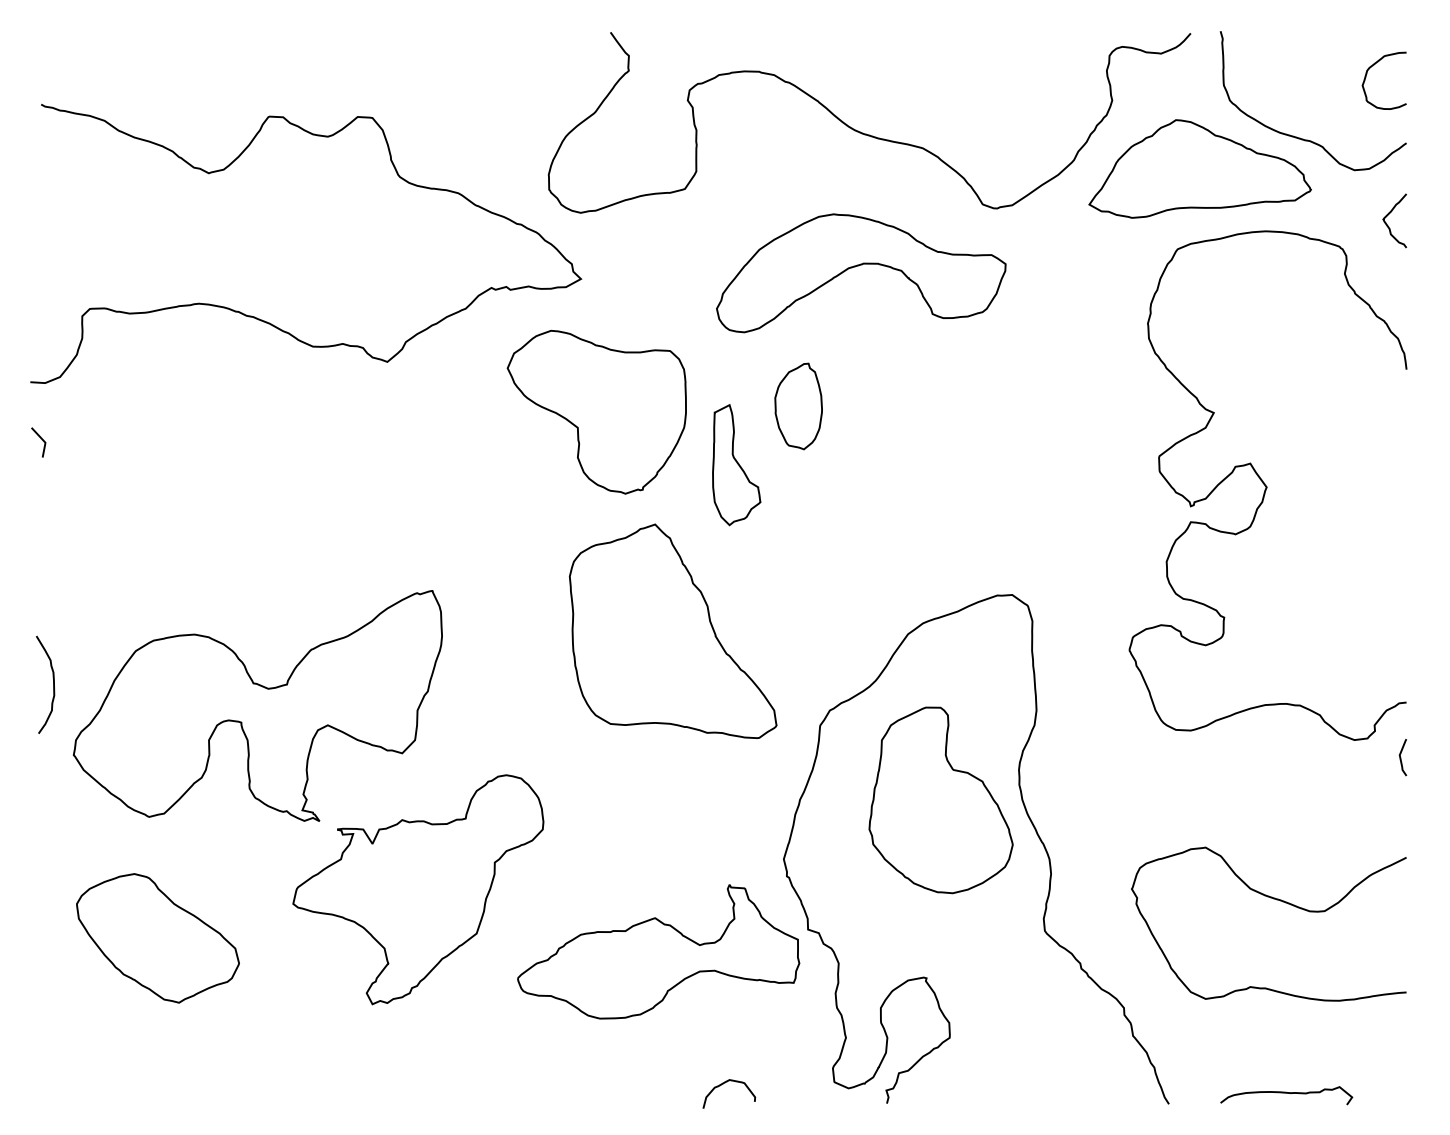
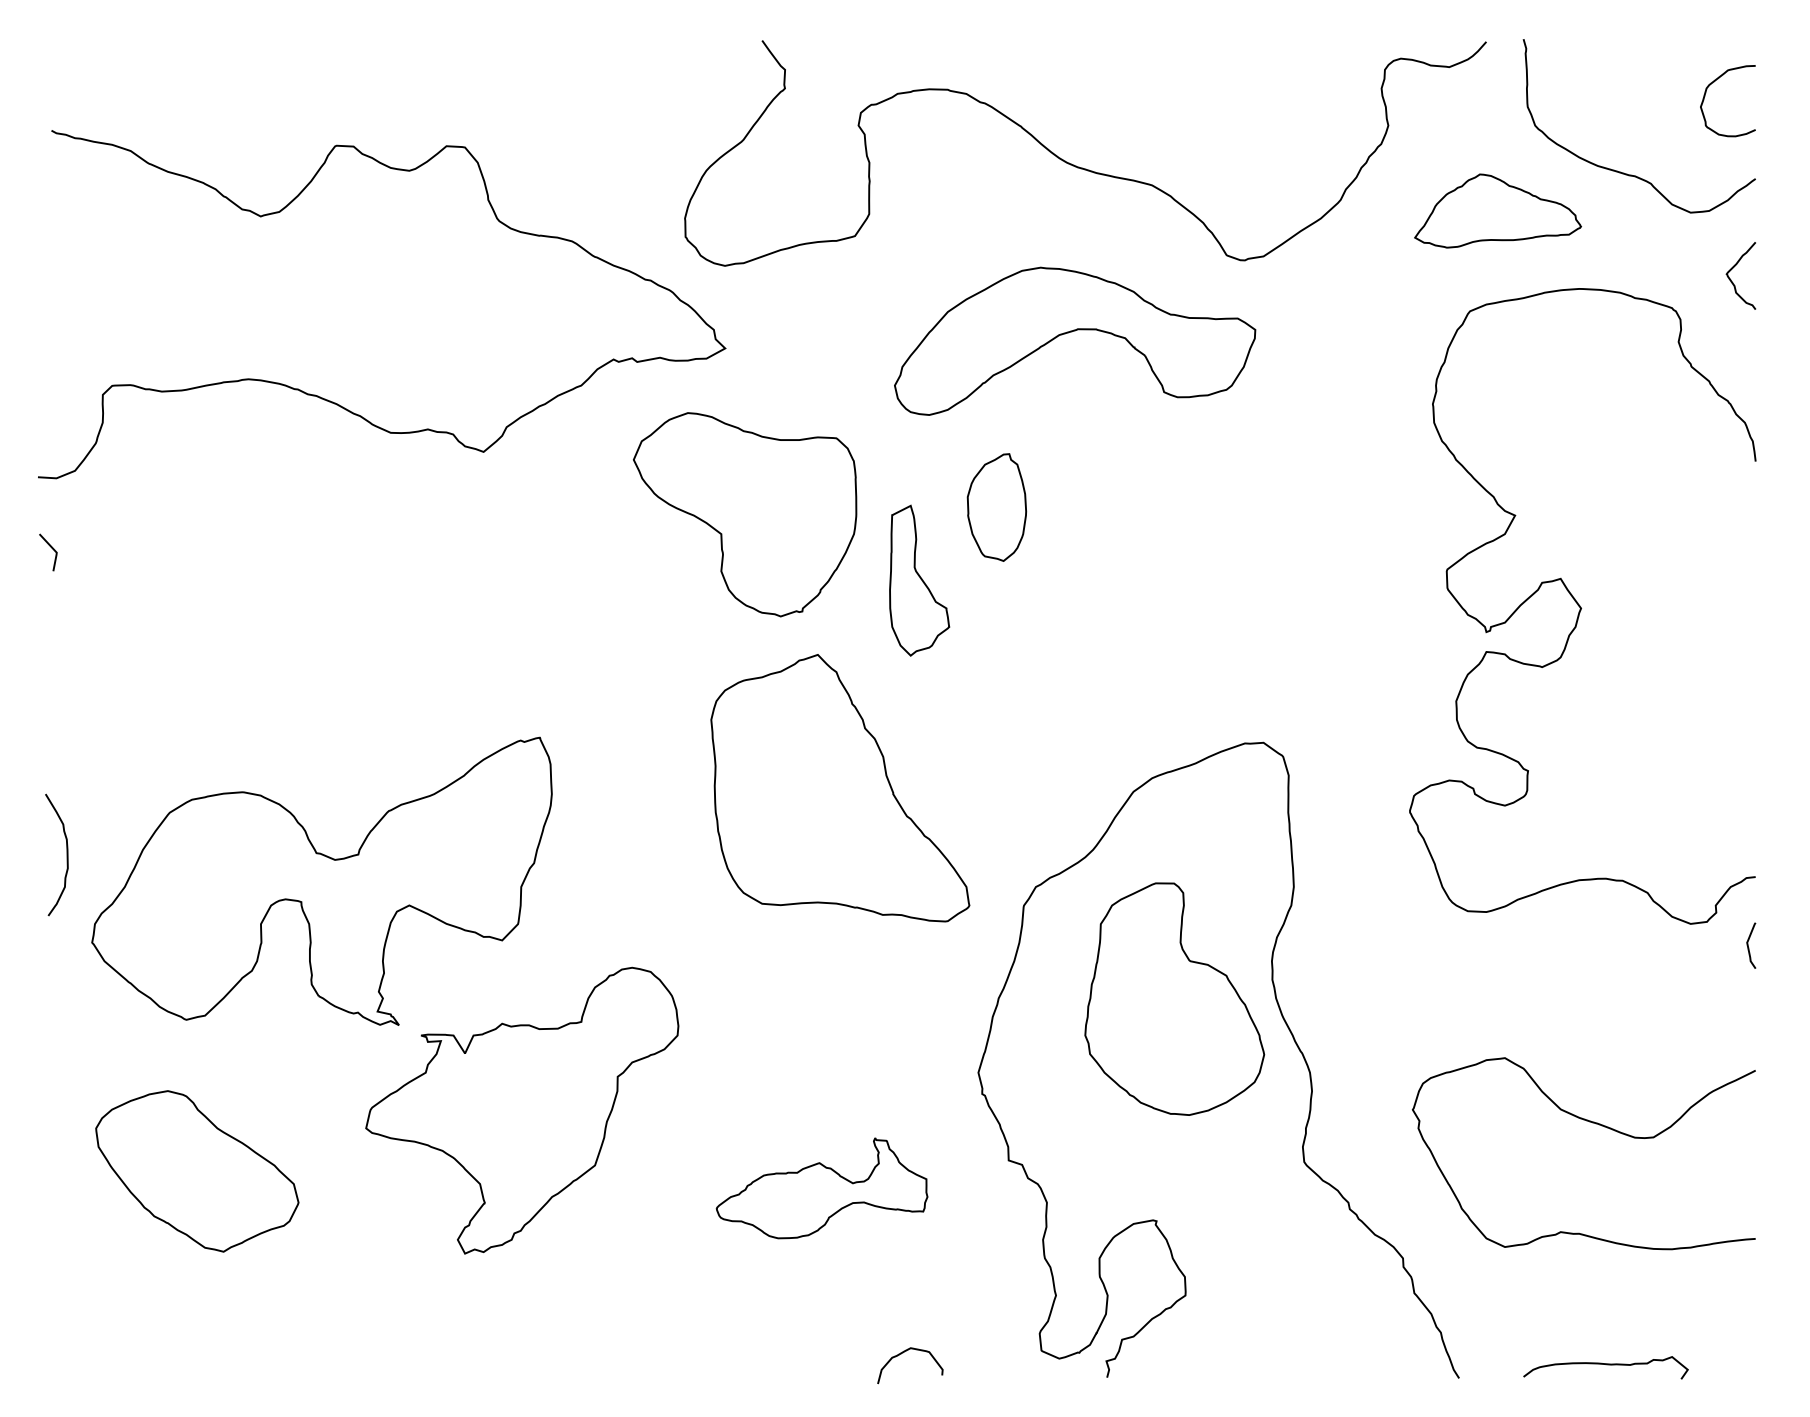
part: (1199, 168) -> (1497, 210), size x0.6
part: (658, 952) -> (821, 1188), size x0.6

